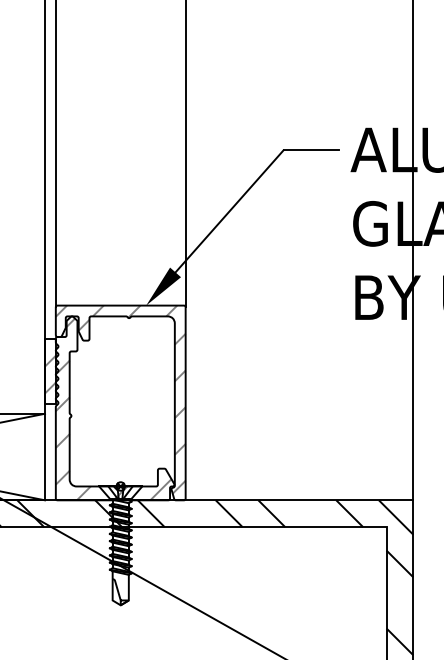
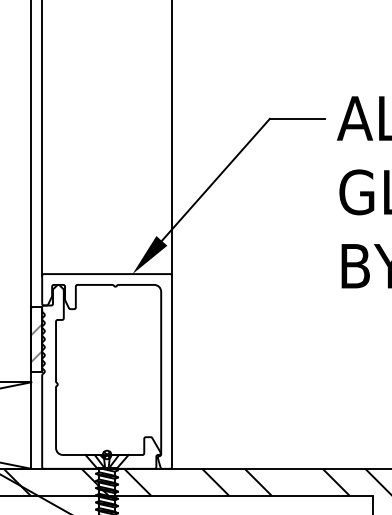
hatch: (120, 399) -> (106, 368), removed
hatch: (113, 409) -> (99, 378), removed

